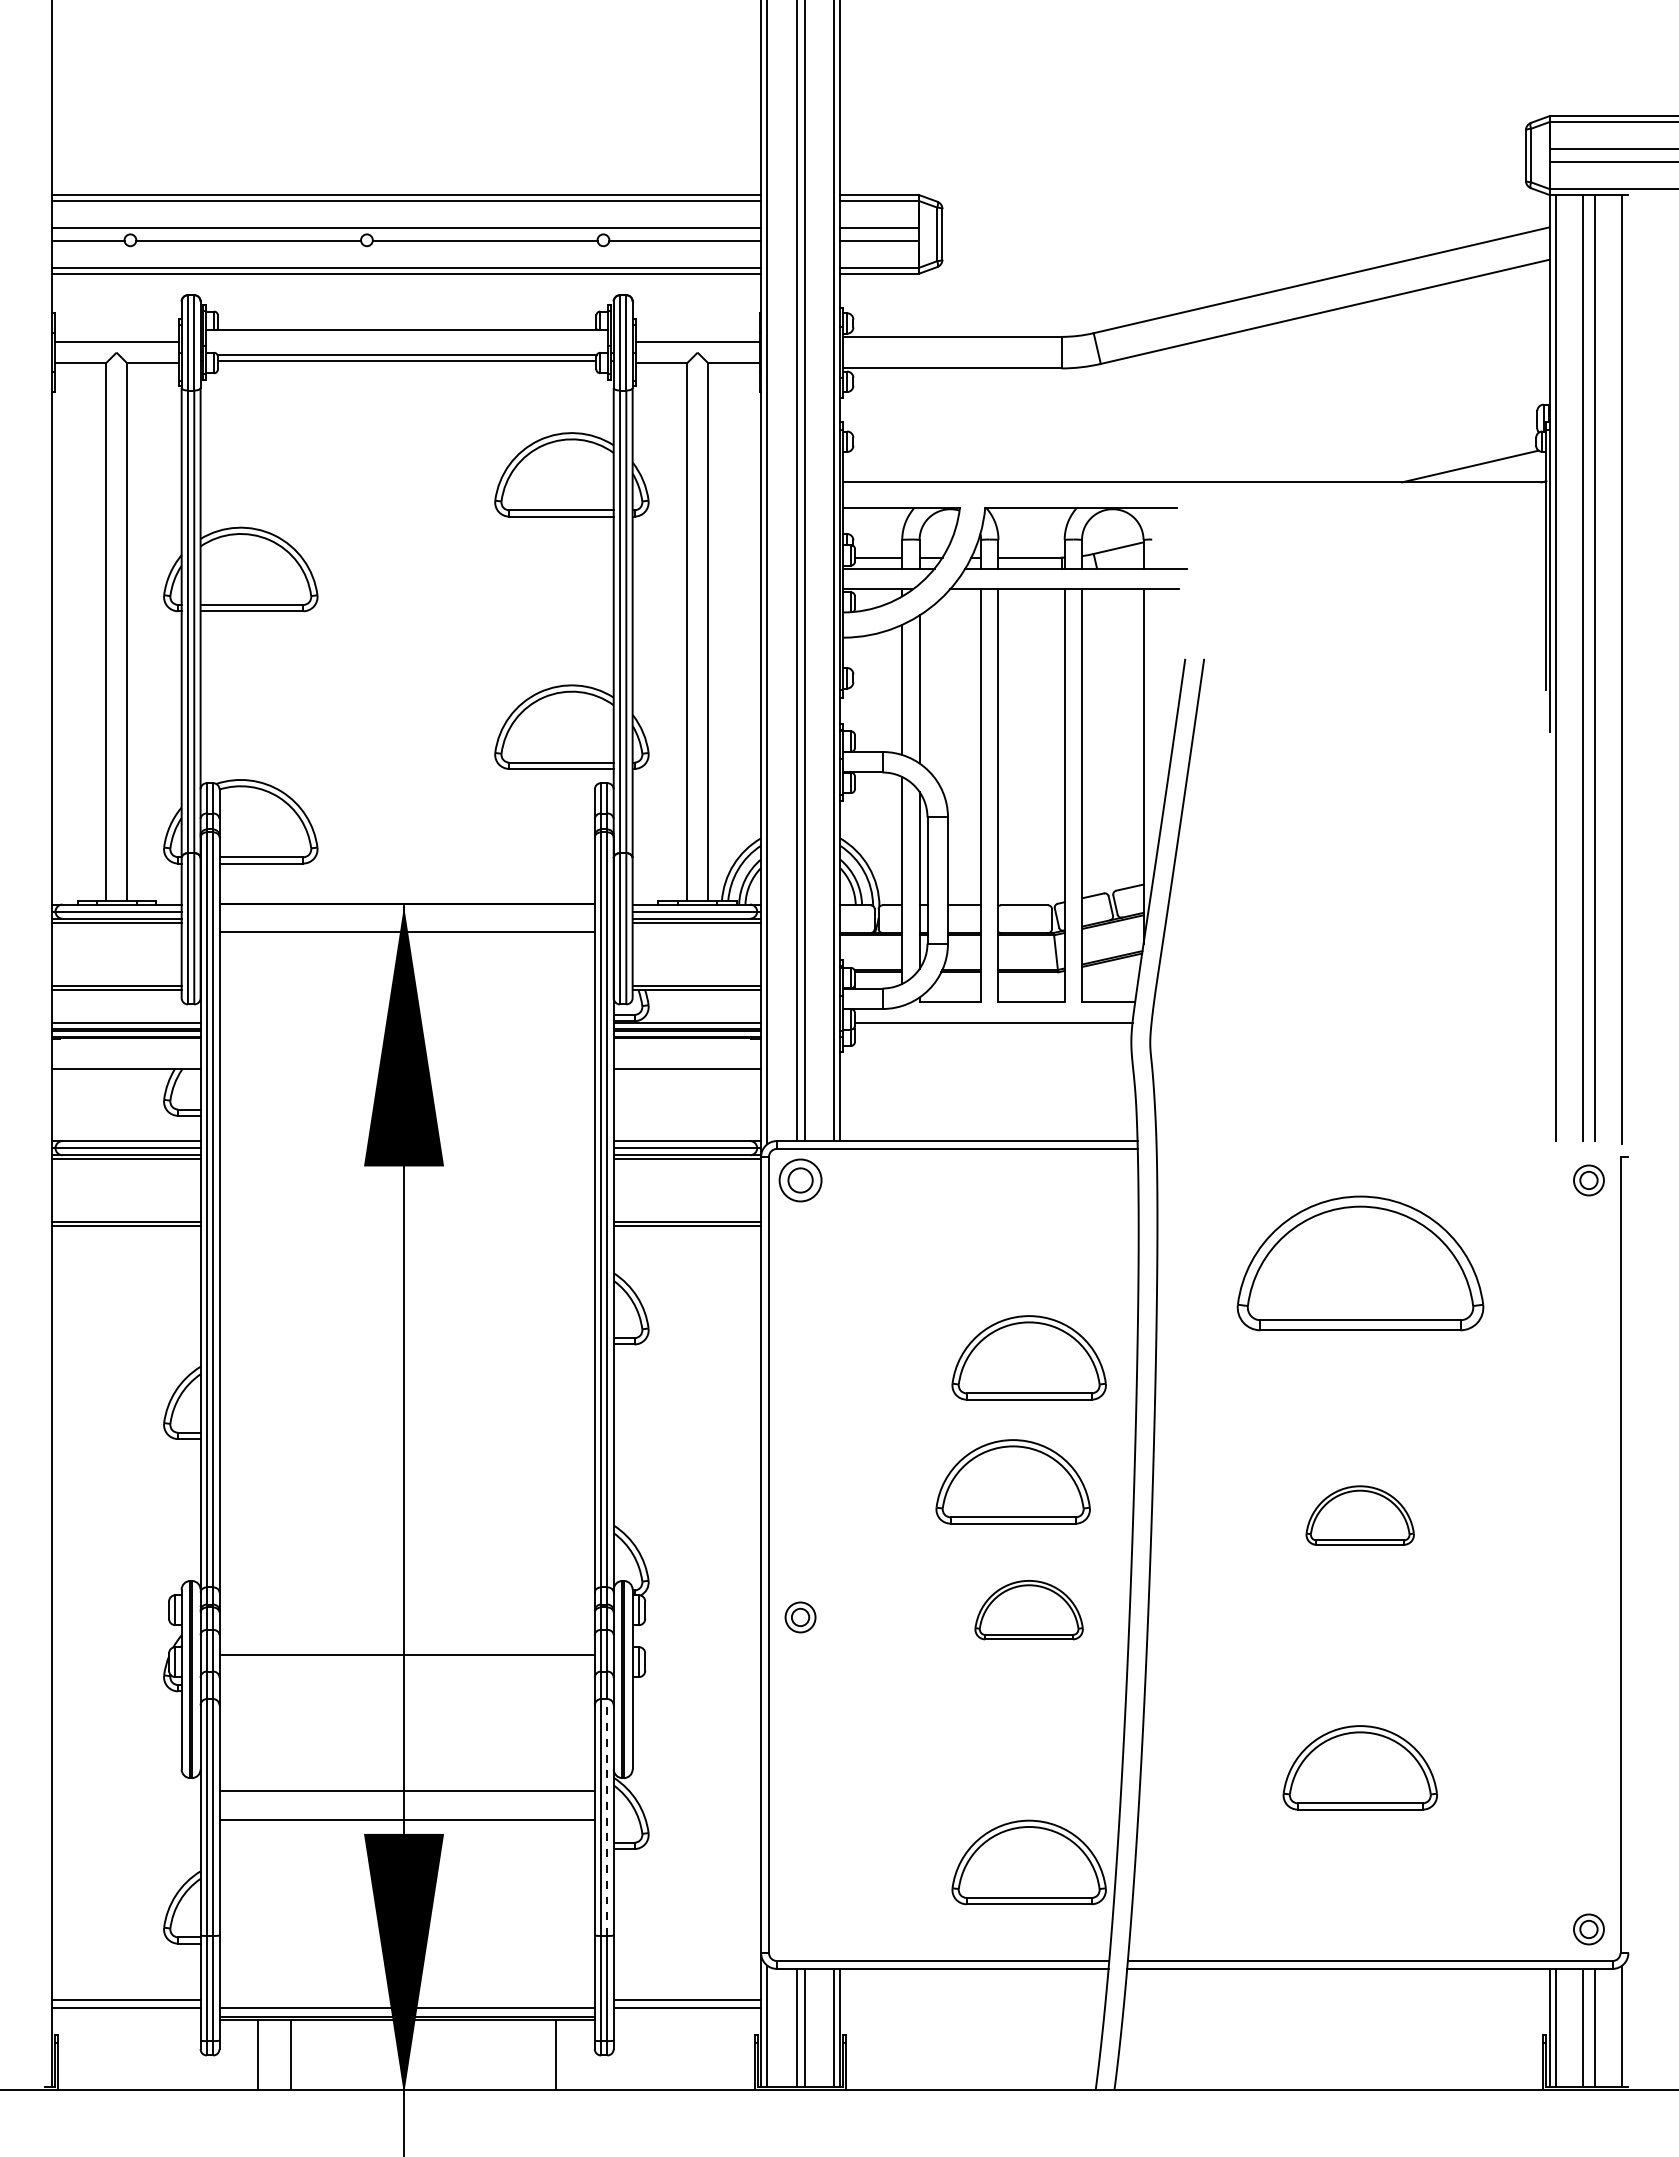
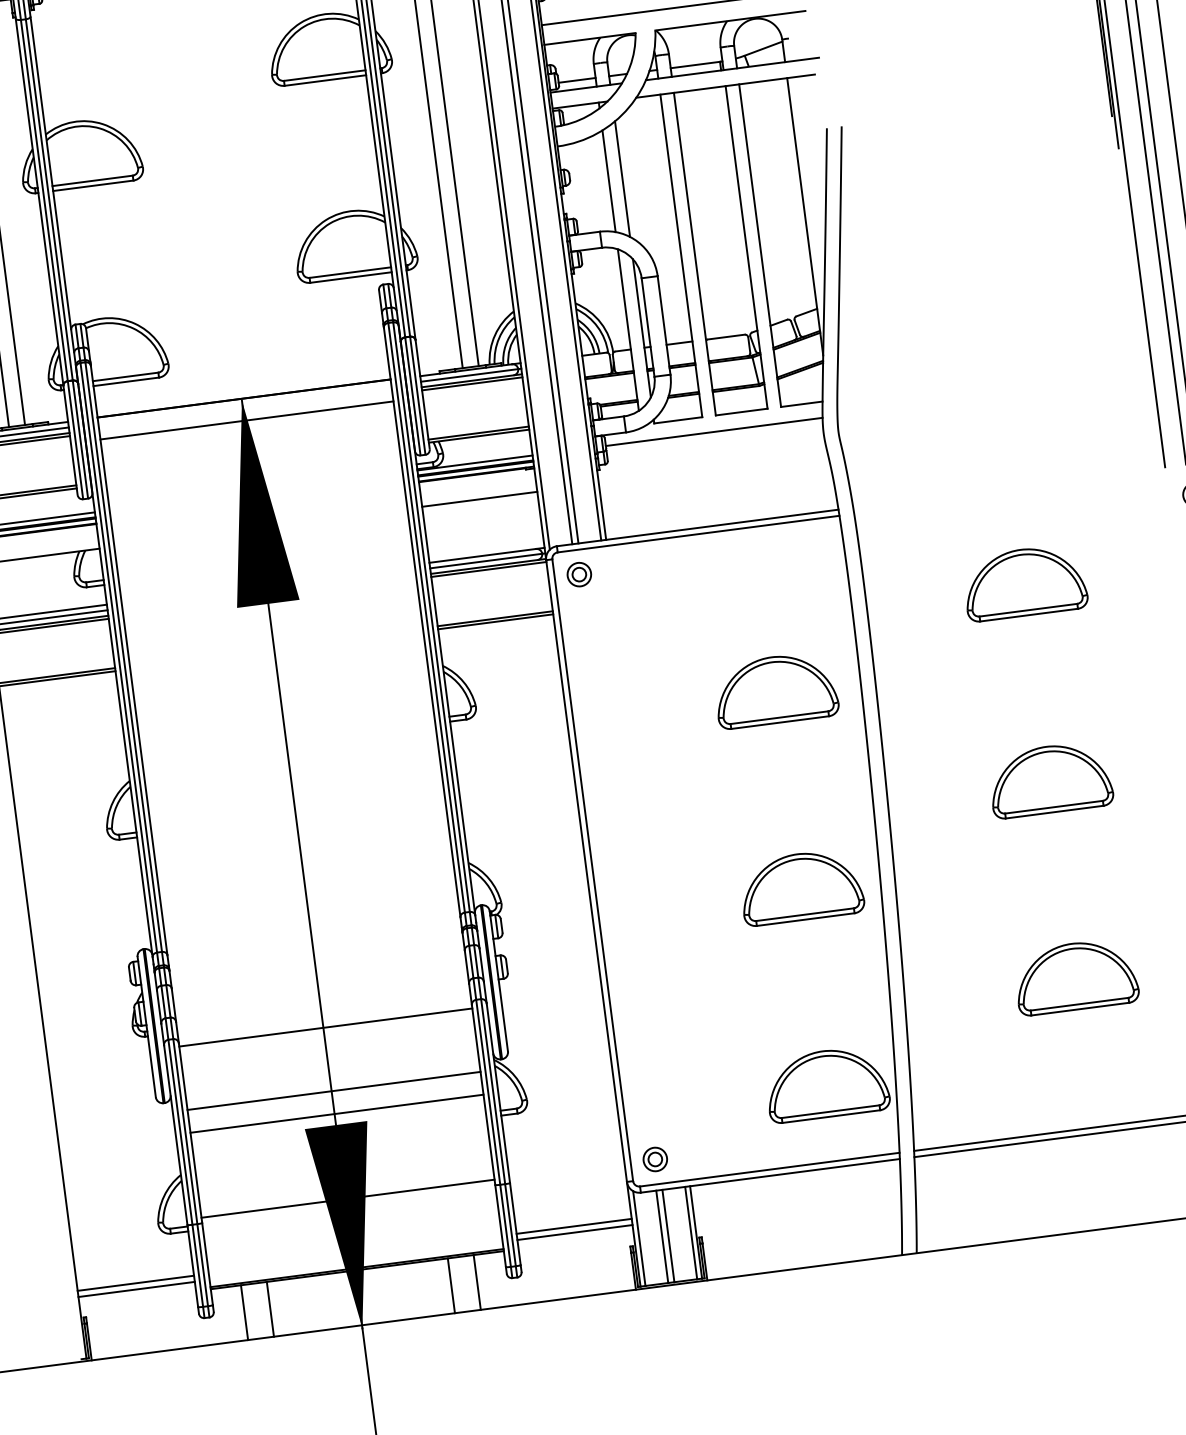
part: (800, 1180) -> (579, 574), size x0.71
part: (1359, 1262) -> (1024, 582), size x0.62
part: (1012, 1481) -> (775, 788), removed
part: (1359, 1515) -> (1049, 779), size x1.43
part: (1028, 1609) -> (800, 886), size x1.43
part: (800, 1617) -> (655, 1159), moved
line: (406, 1655) -> (325, 1027), moved
line: (607, 1817) -> (493, 1091), dashed -> solid
line: (406, 2007) -> (347, 1198), moved
line: (523, 2055) -> (451, 1285), added

